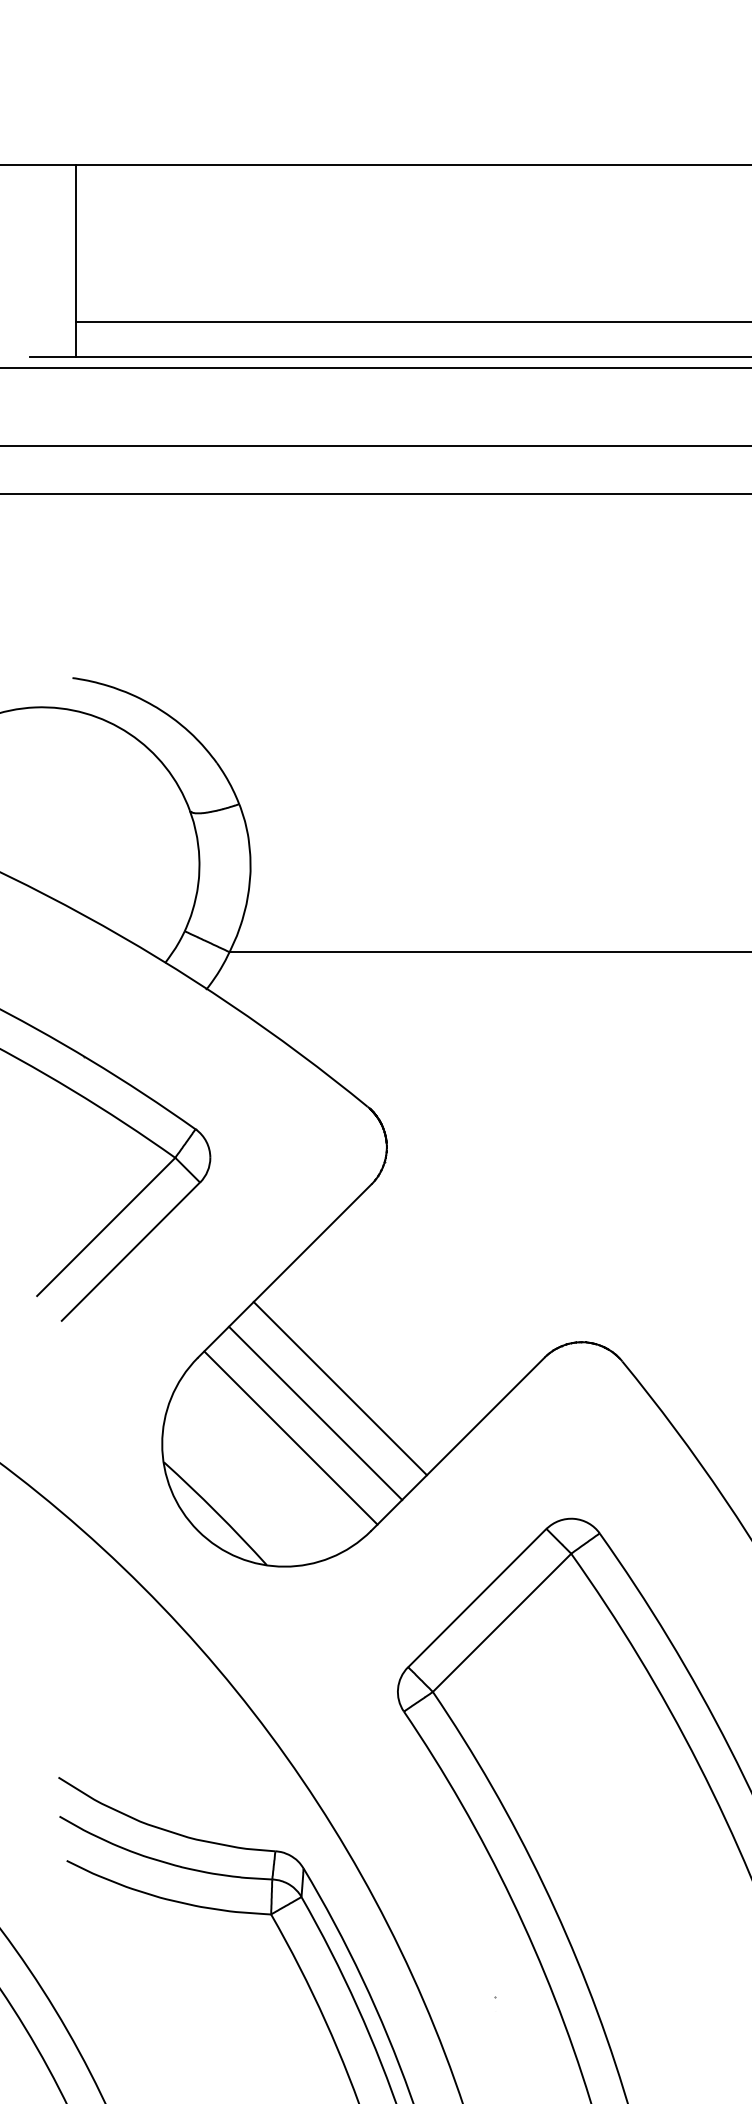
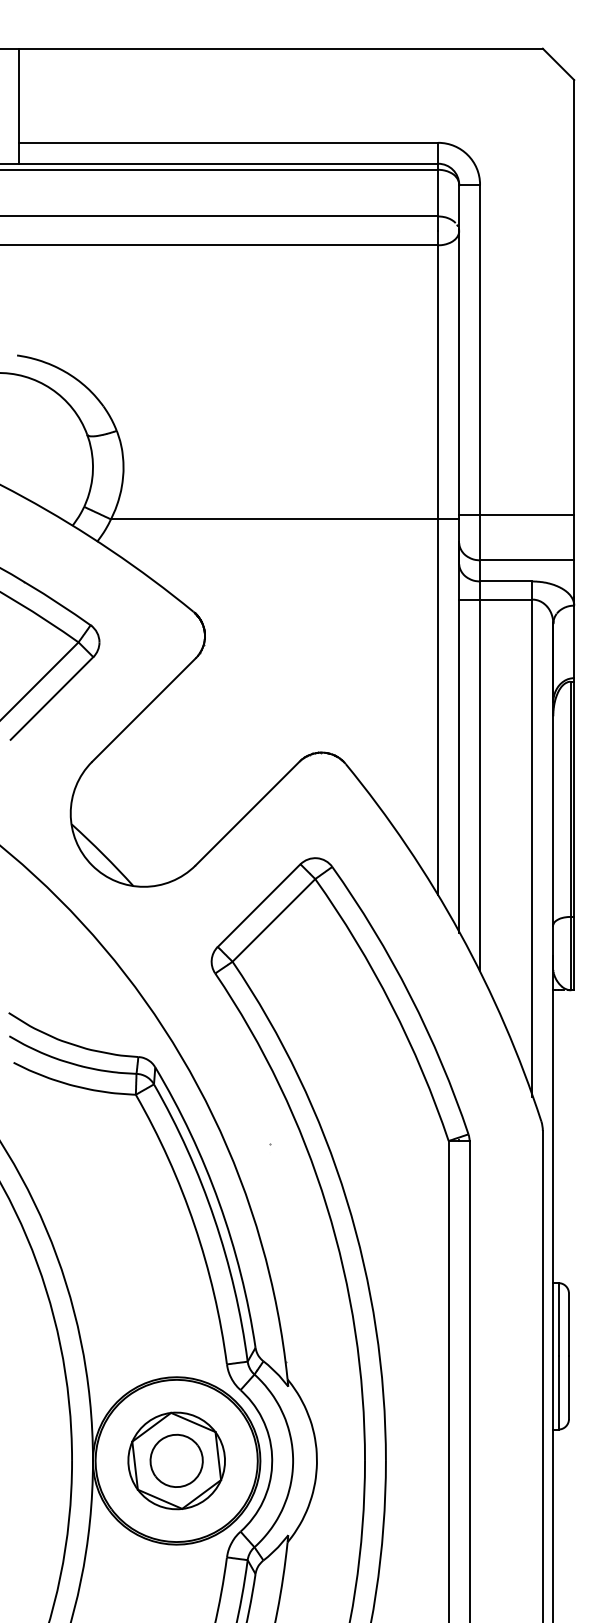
line: (340, 1388) -> (177, 780), removed
line: (315, 1412) -> (162, 794), removed
line: (290, 1437) -> (147, 809), removed

